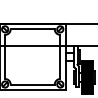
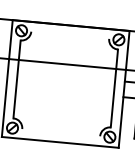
line: (32, 29) -> (69, 35), removed
line: (32, 84) -> (60, 132), removed

